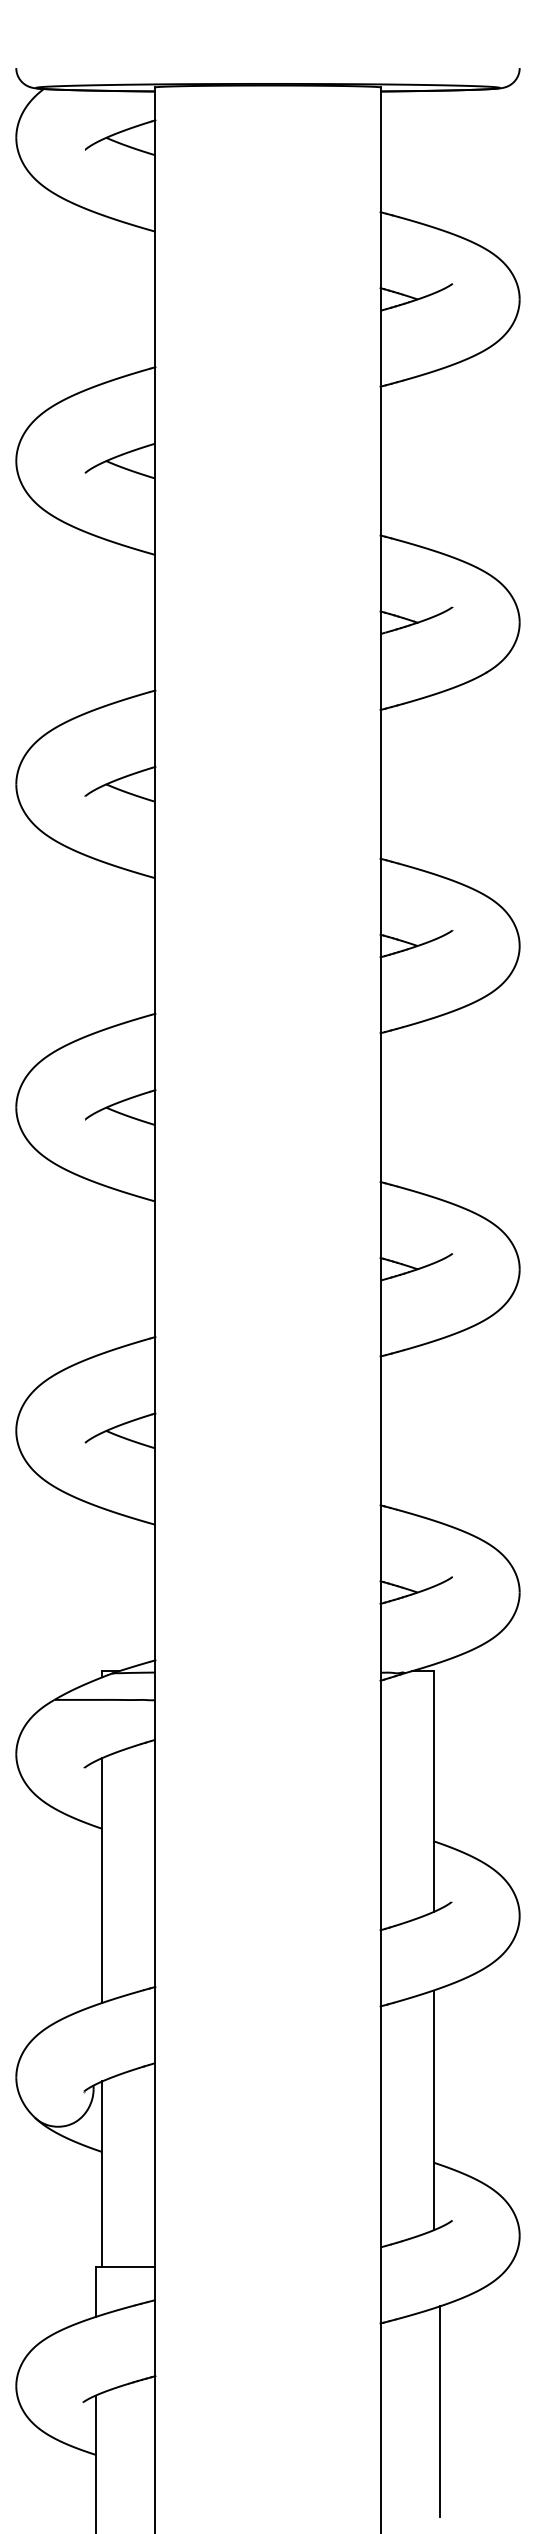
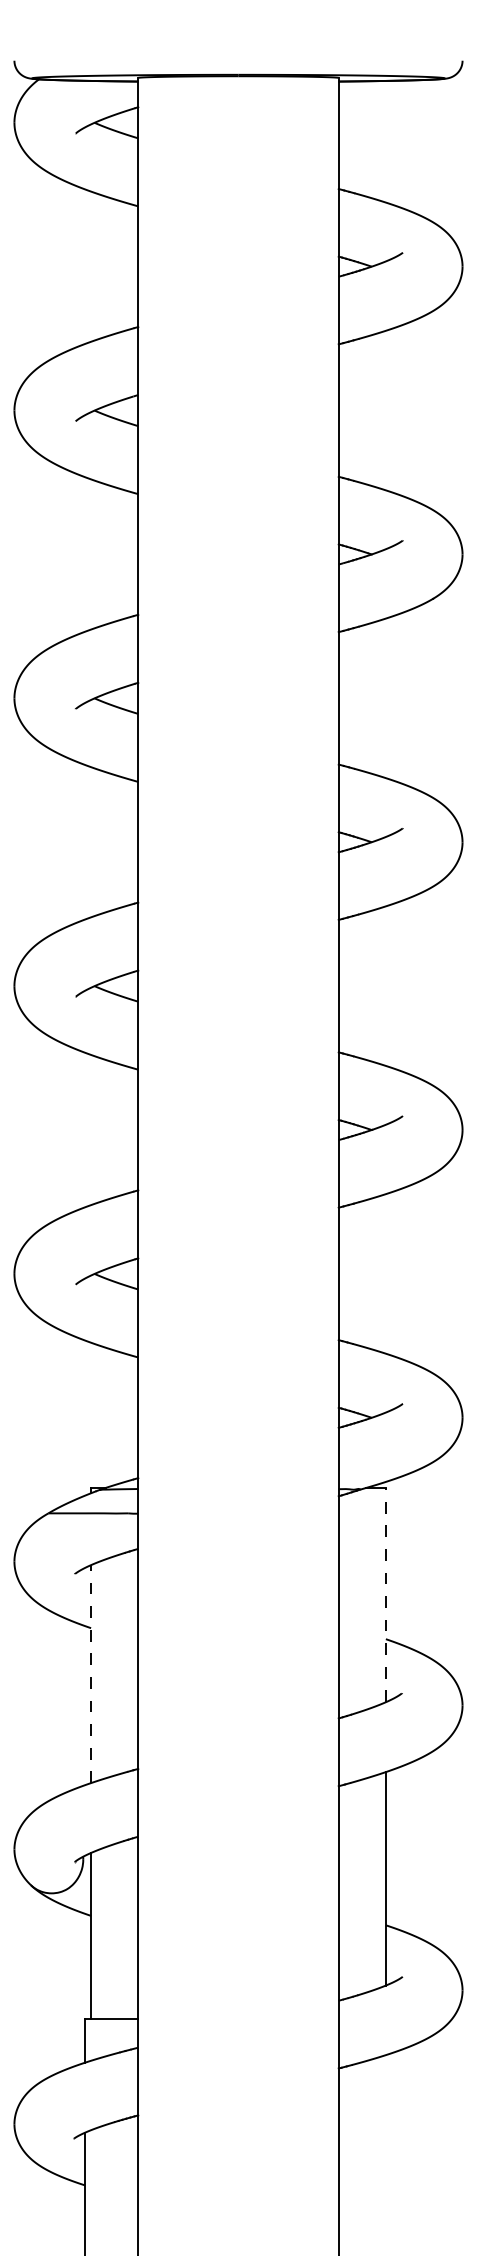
line: (433, 1791) -> (385, 1594), solid -> dashed
line: (102, 1879) -> (91, 1673), solid -> dashed
line: (440, 2411) -> (392, 2146), removed

